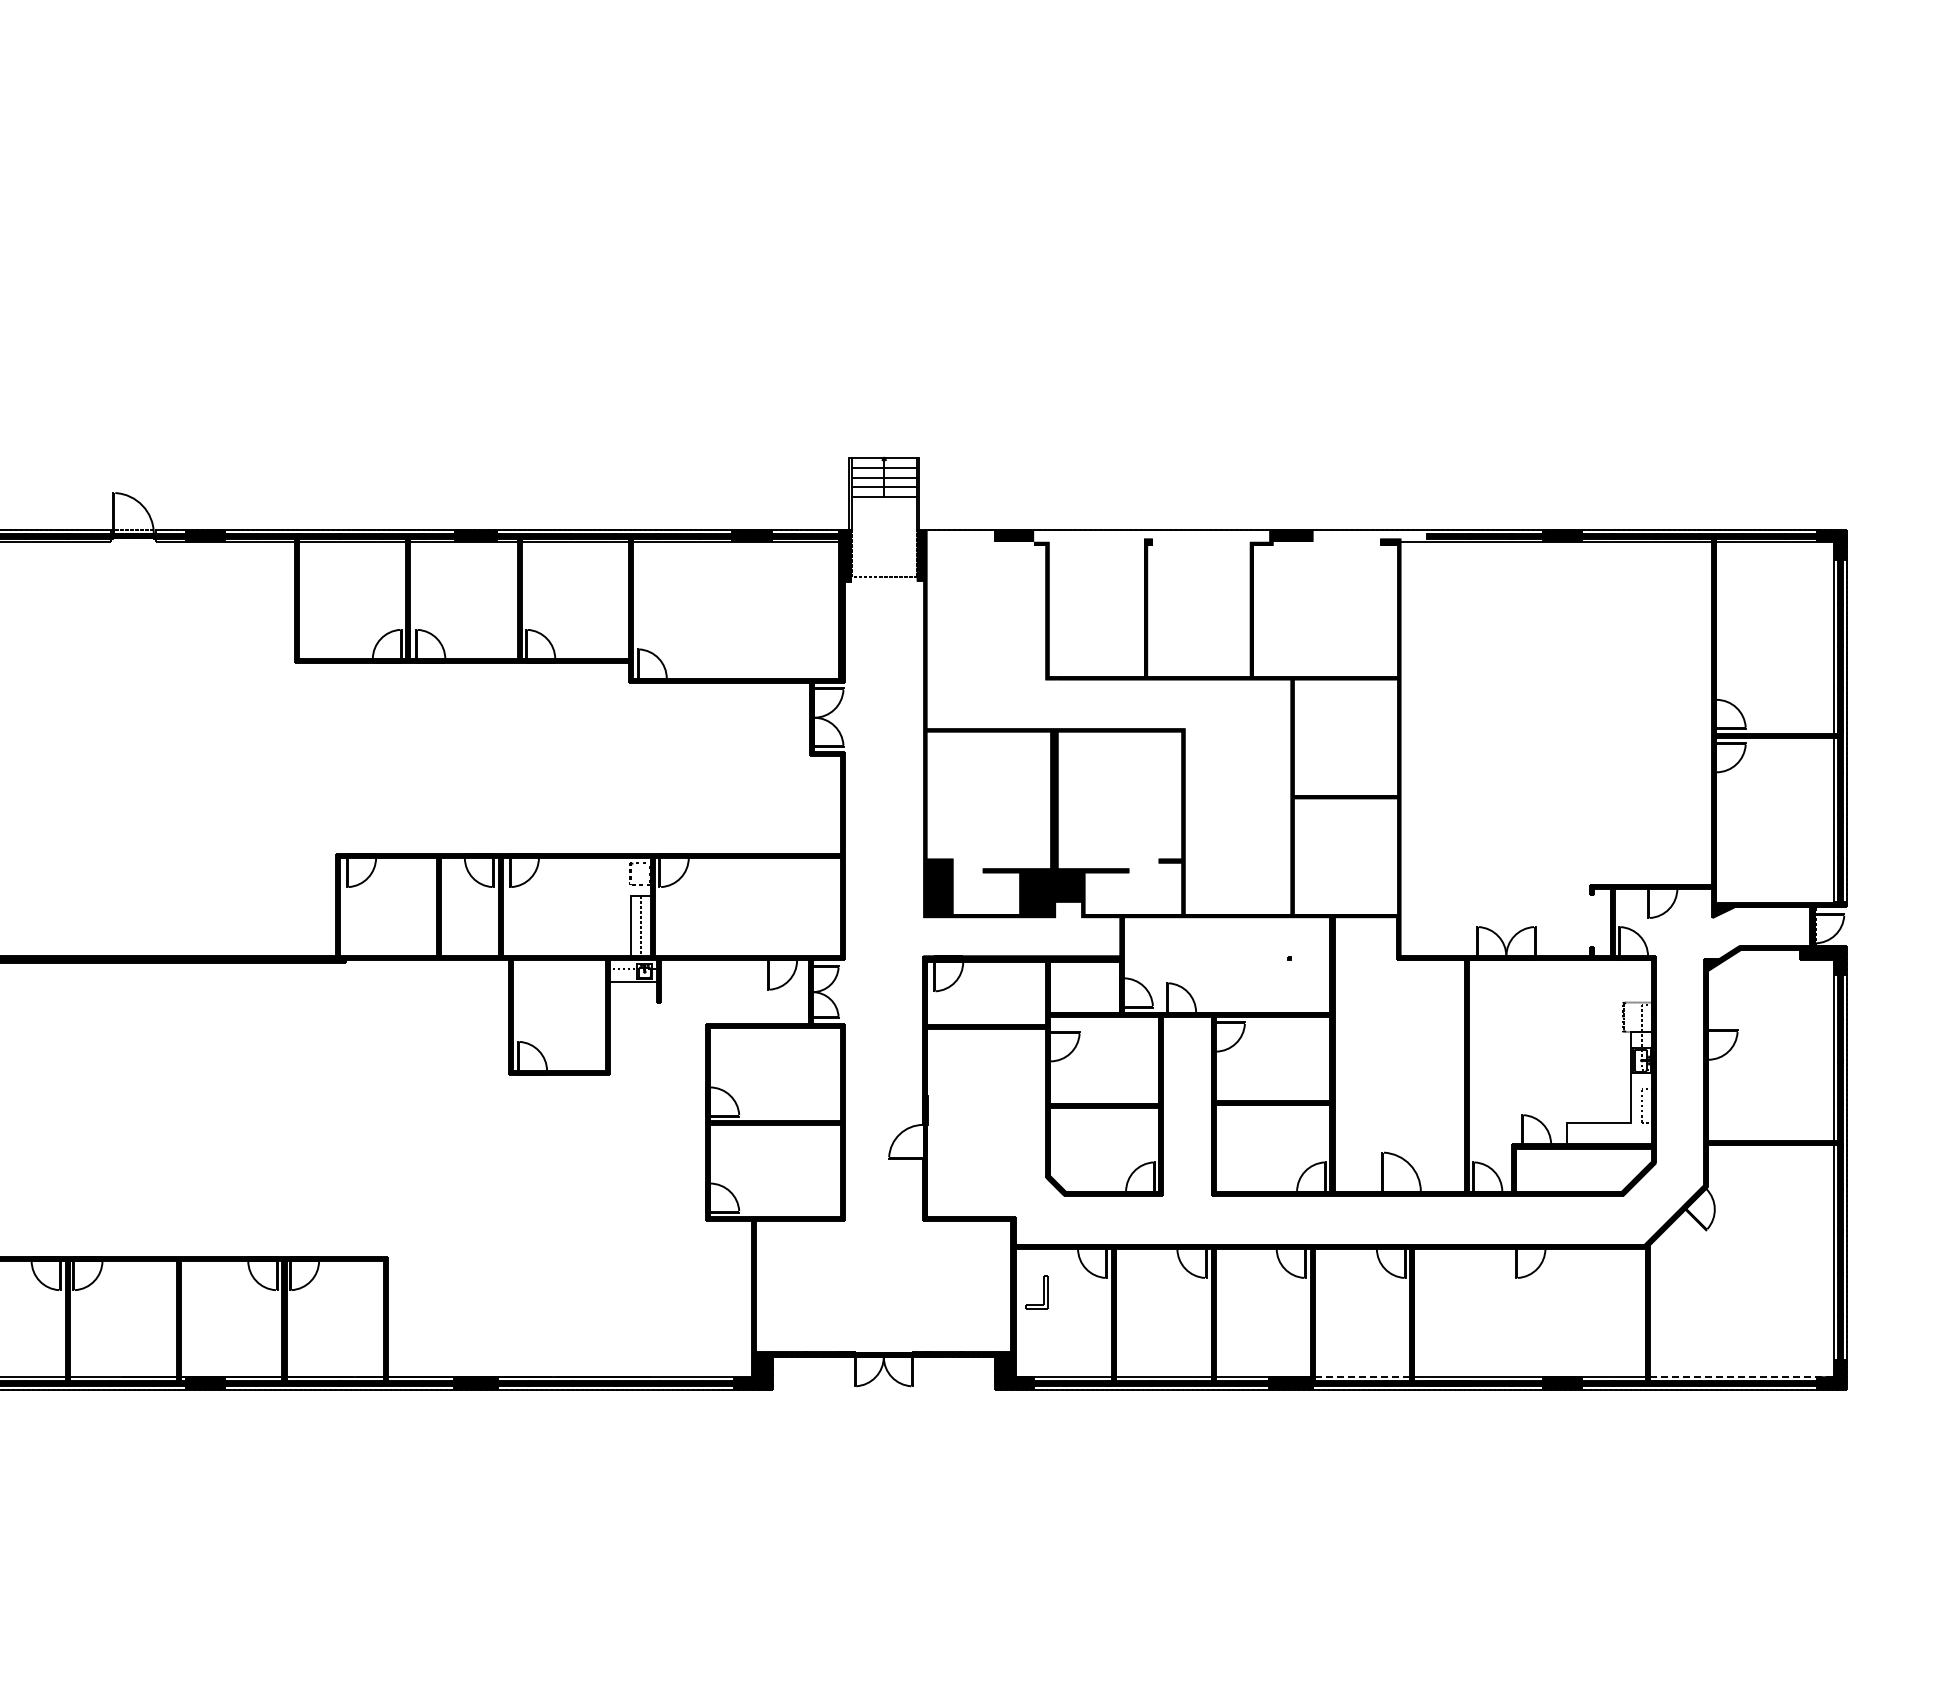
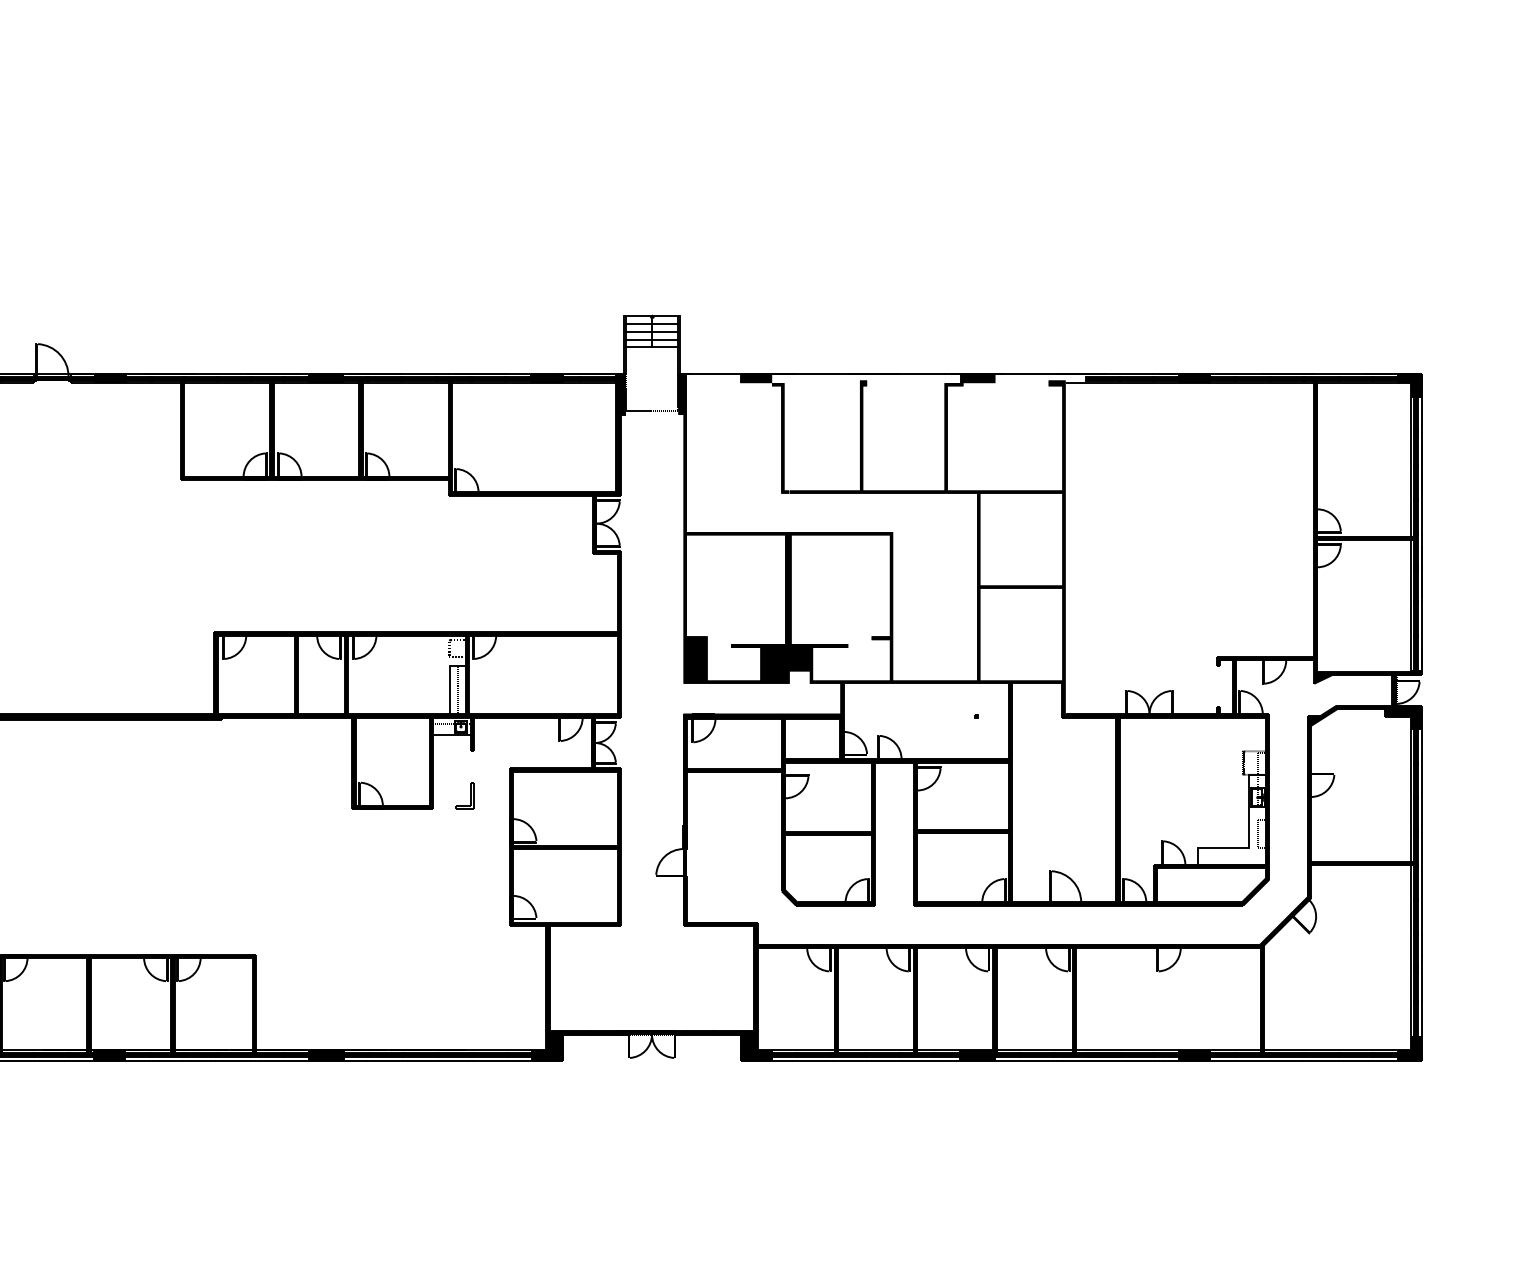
part: (1043, 1292) -> (470, 796), moved
line: (1362, 1376) -> (1034, 1050), dashed -> solid
line: (1742, 1376) -> (1338, 1050), dashed -> solid

